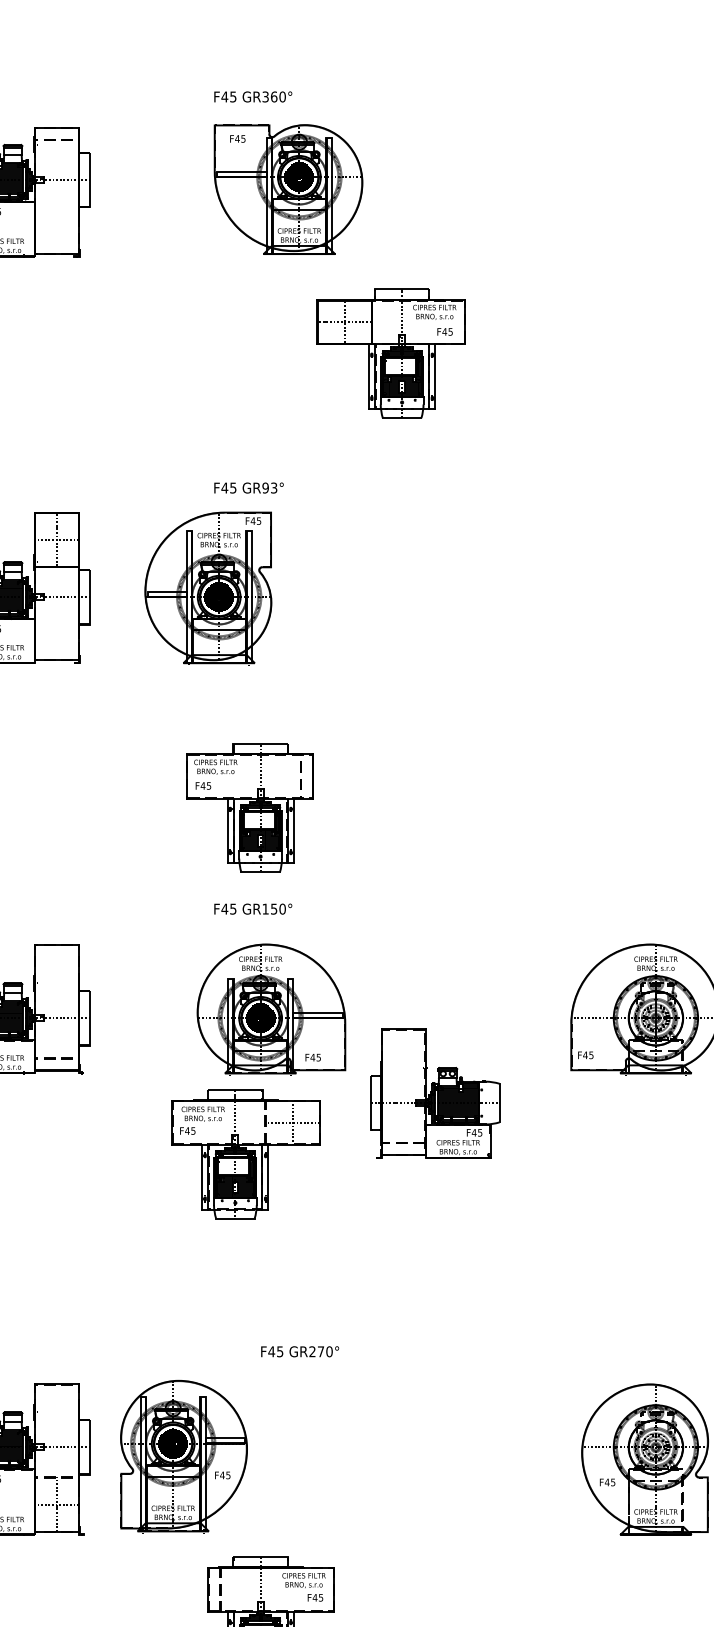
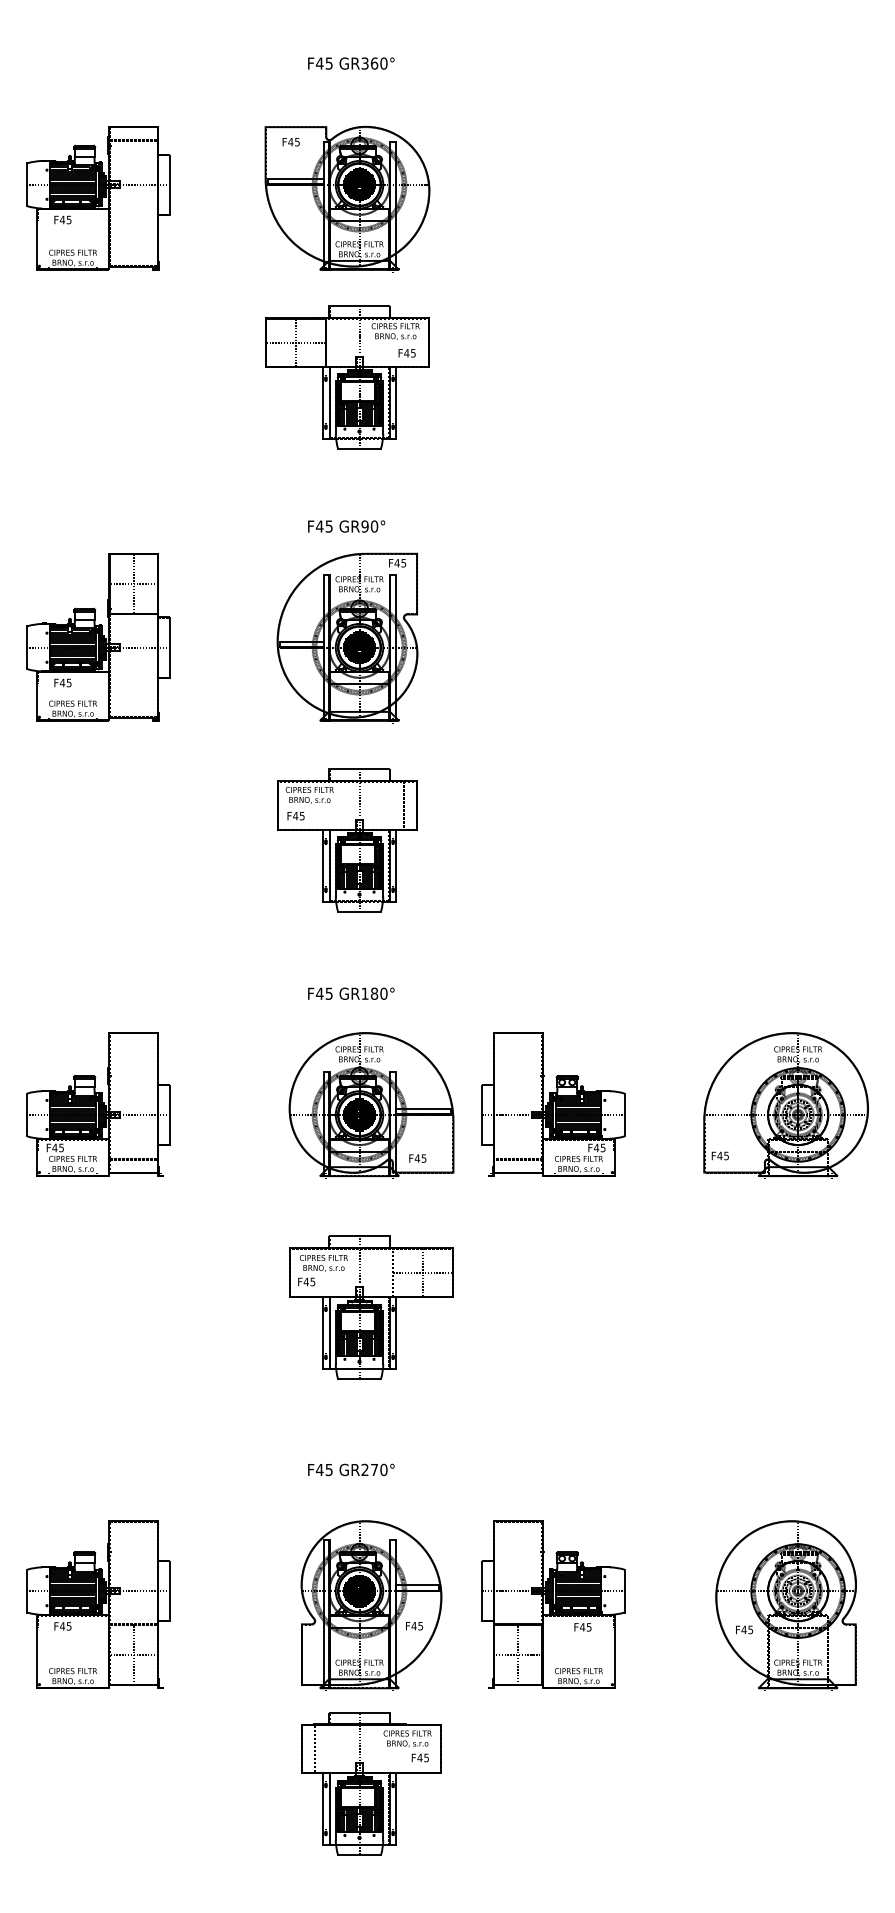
text: (253, 96) -> (351, 63), moved
part: (288, 189) -> (347, 198), moved
part: (391, 353) -> (347, 377), moved
text: (274, 488) -> (374, 526), GR93° -> GR90°
part: (208, 588) -> (347, 637), moved
part: (249, 807) -> (347, 840), moved
text: (274, 908) -> (374, 993), GR150° -> GR180°
part: (435, 1093) -> (553, 1104), moved
part: (246, 1154) -> (371, 1307), moved
text: (300, 1351) -> (351, 1469), moved
part: (184, 1456) -> (371, 1605), moved
part: (435, 1459) -> (553, 1604), added

